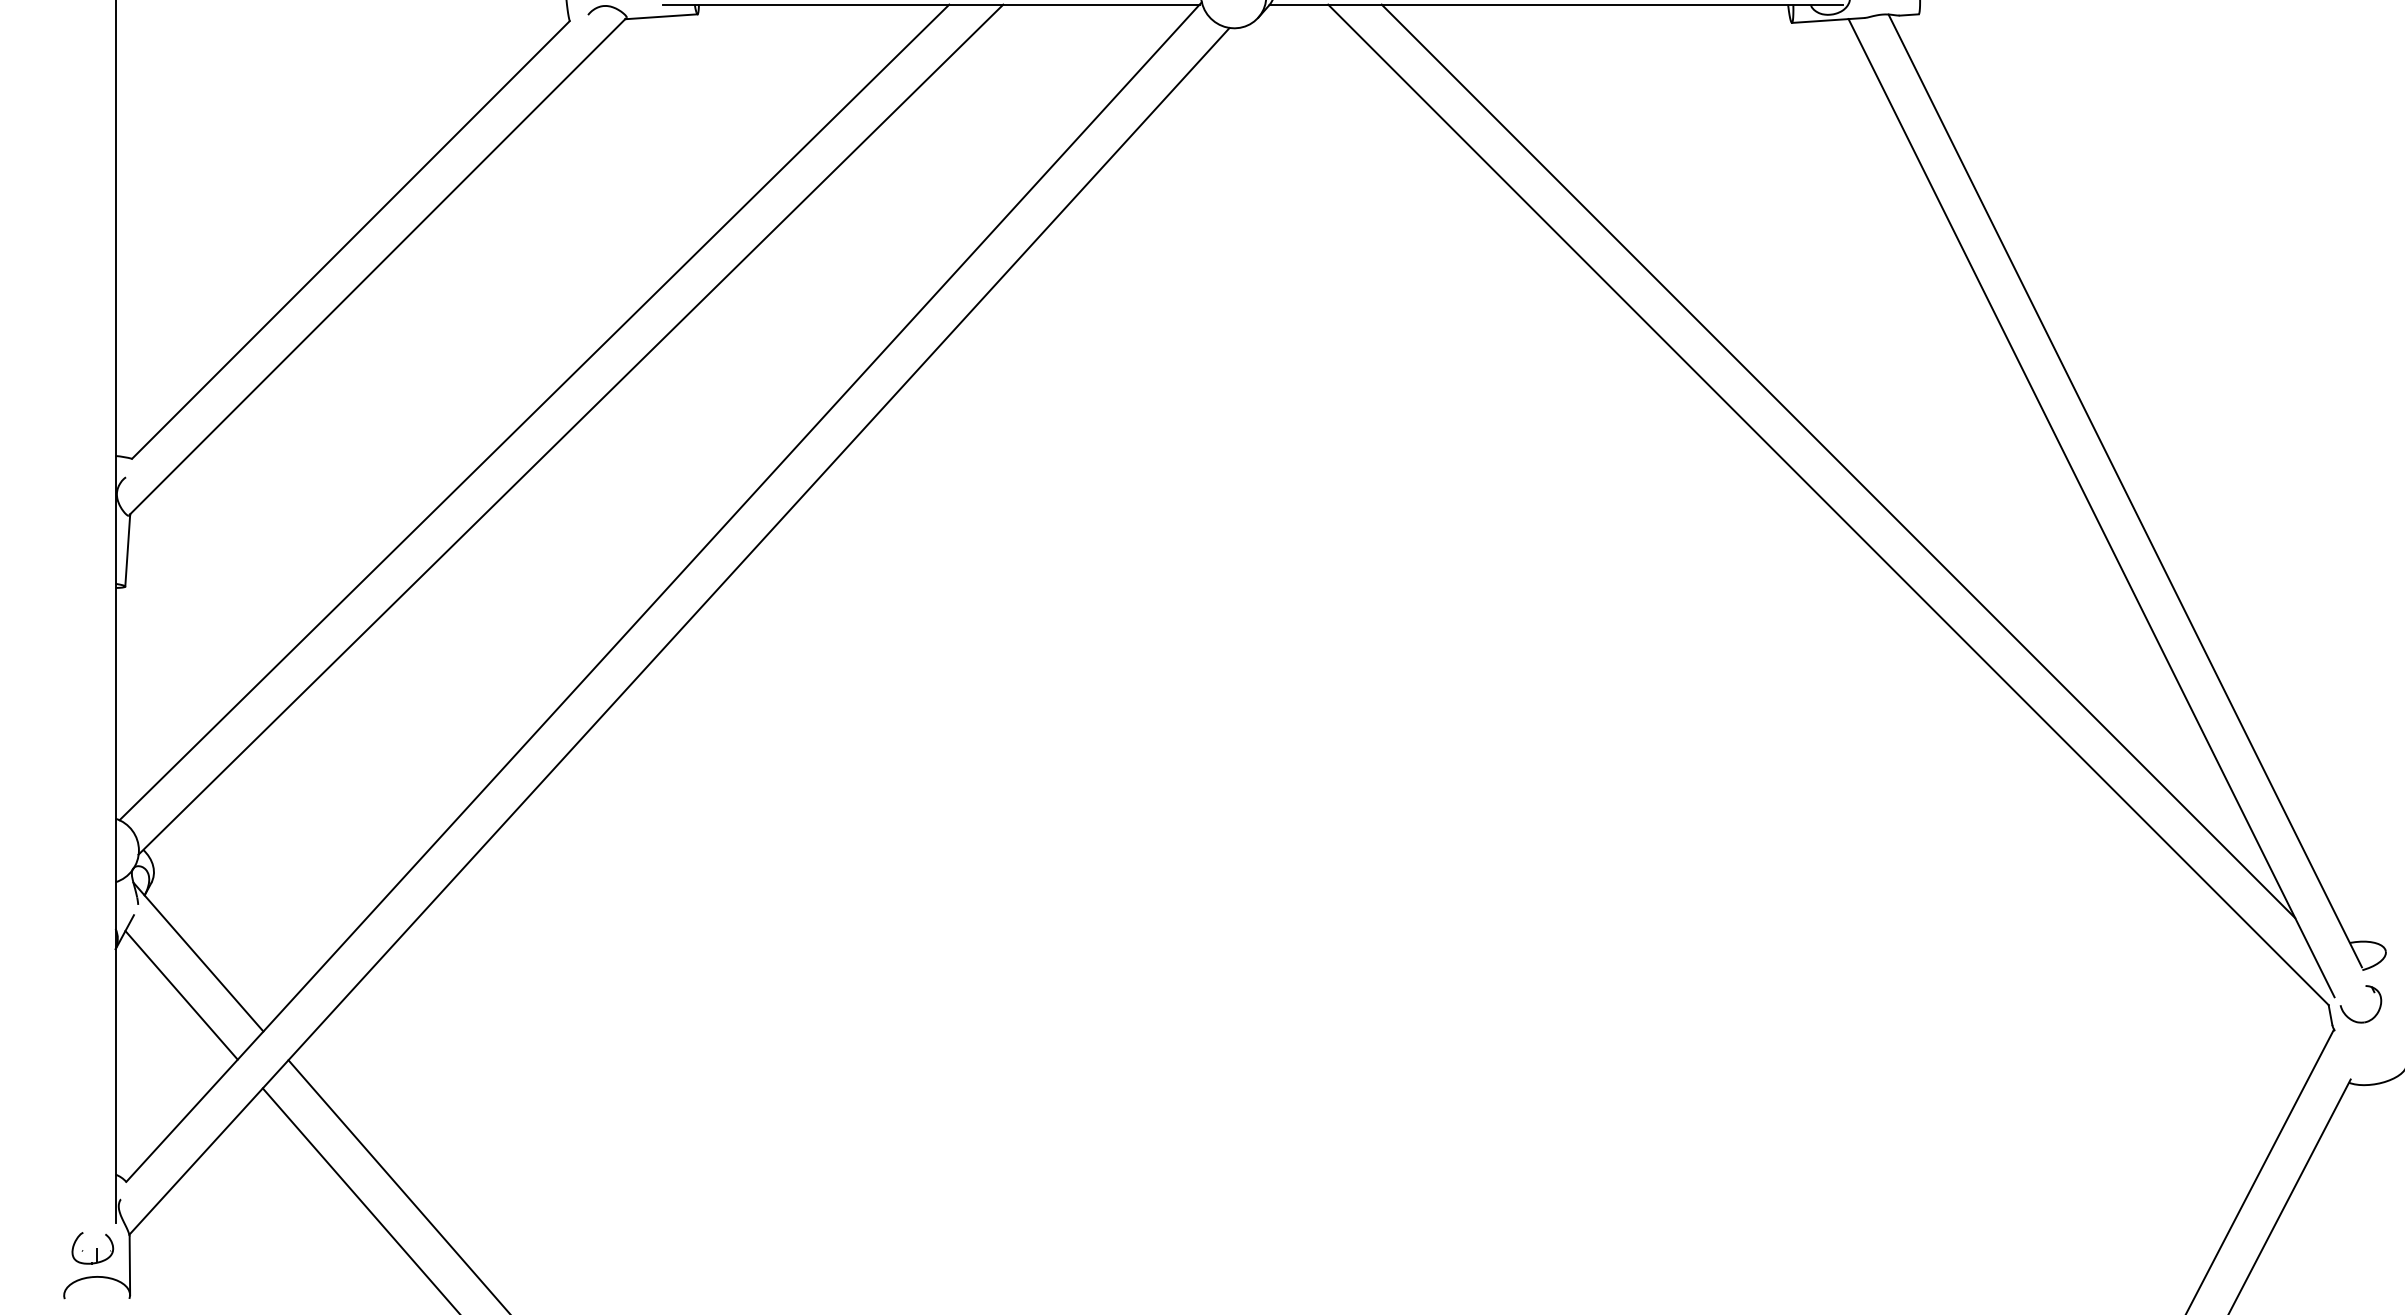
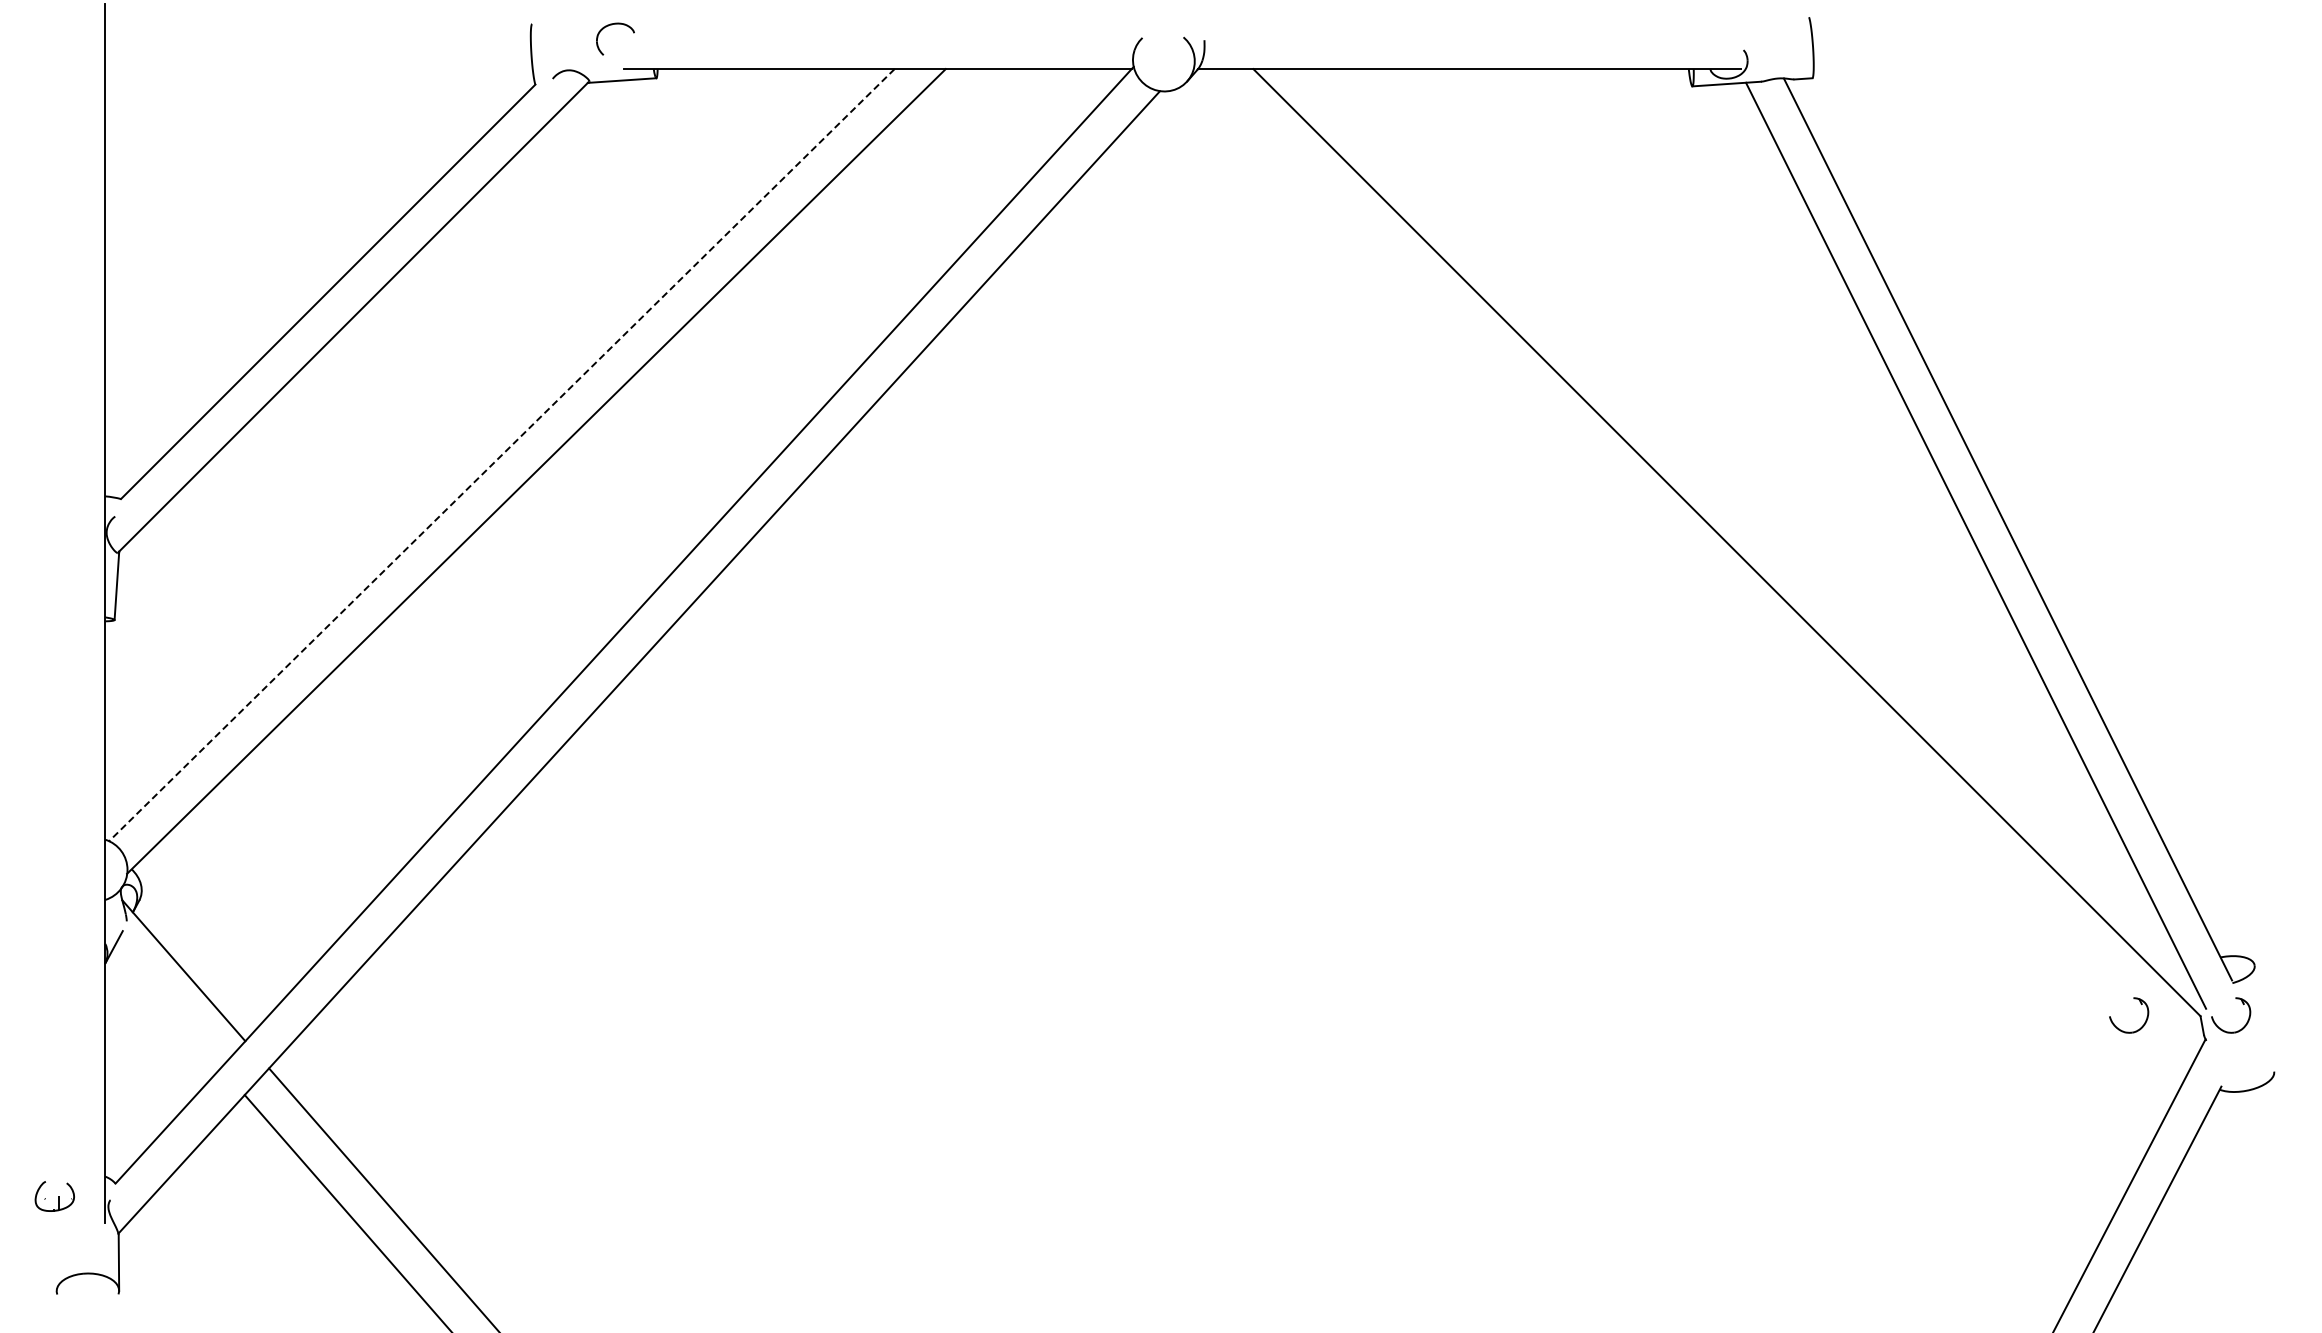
line: (533, 412) -> (501, 455), solid -> dashed
line: (1838, 461) -> (1736, 501), removed
line: (181, 994) -> (167, 1006), removed
part: (2253, 1021) -> (2129, 1031), added
part: (92, 1248) -> (54, 1196), moved

